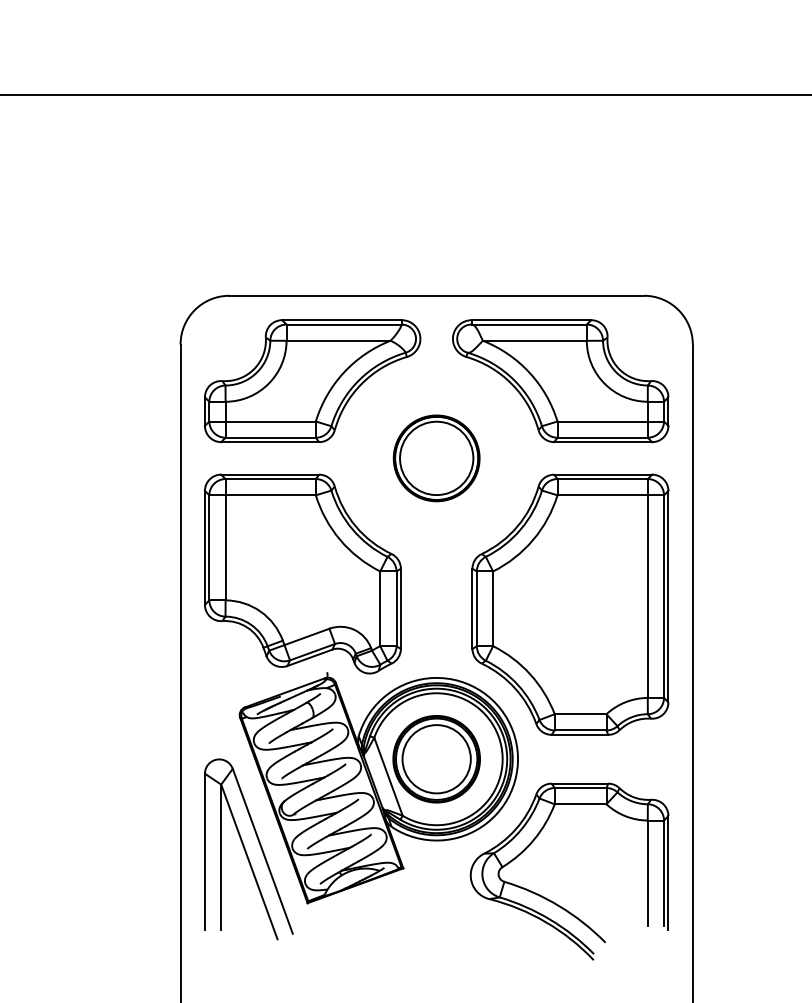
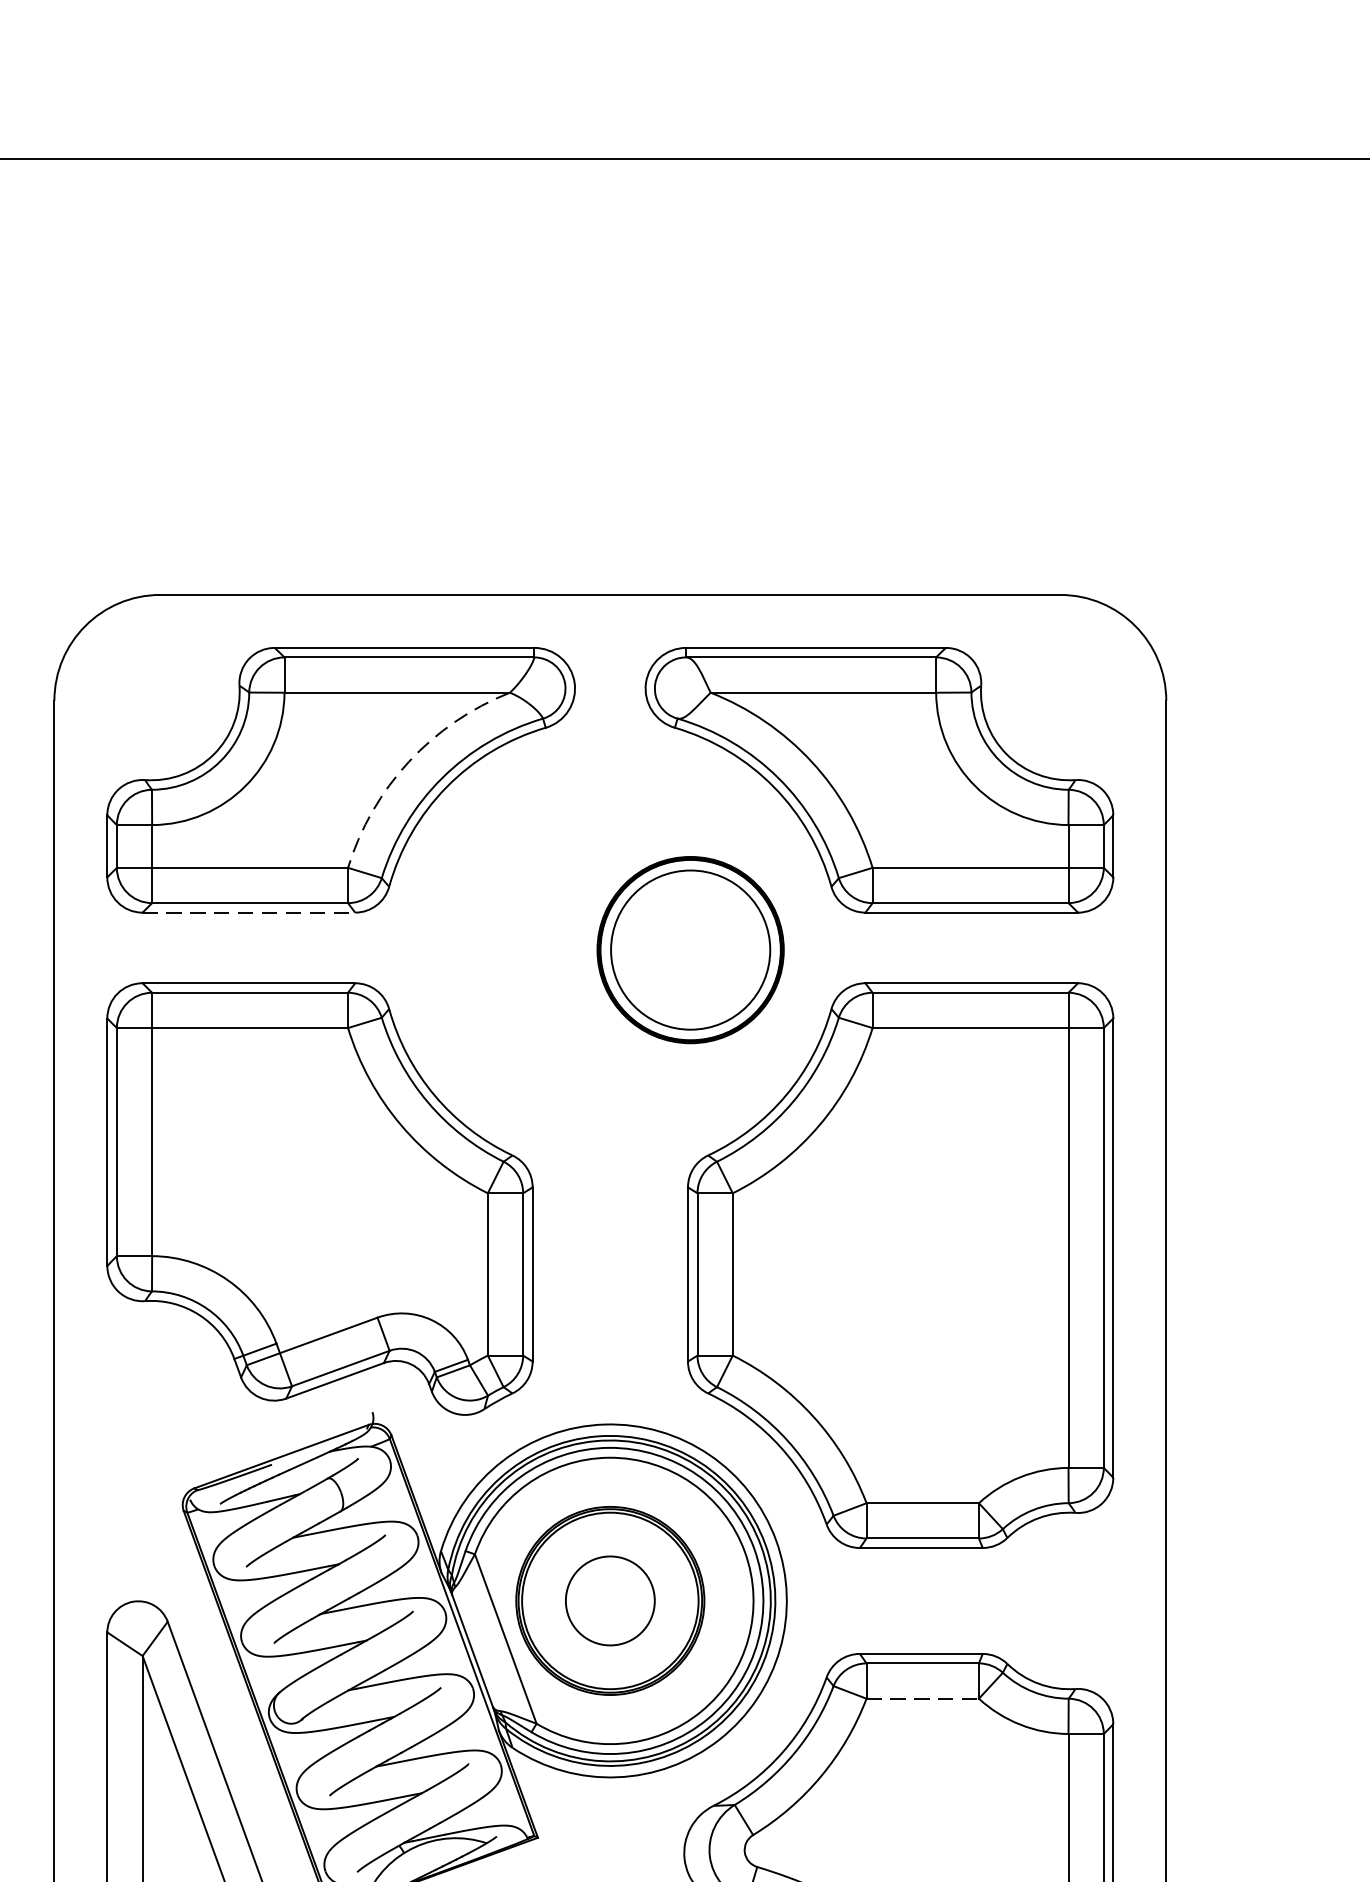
arc: (343, 372) -> (408, 761), solid -> dashed
line: (270, 442) -> (249, 913), solid -> dashed
part: (436, 458) -> (690, 950), moved
circle: (436, 759) -> (609, 1601), size x0.6
line: (580, 804) -> (922, 1699), solid -> dashed

